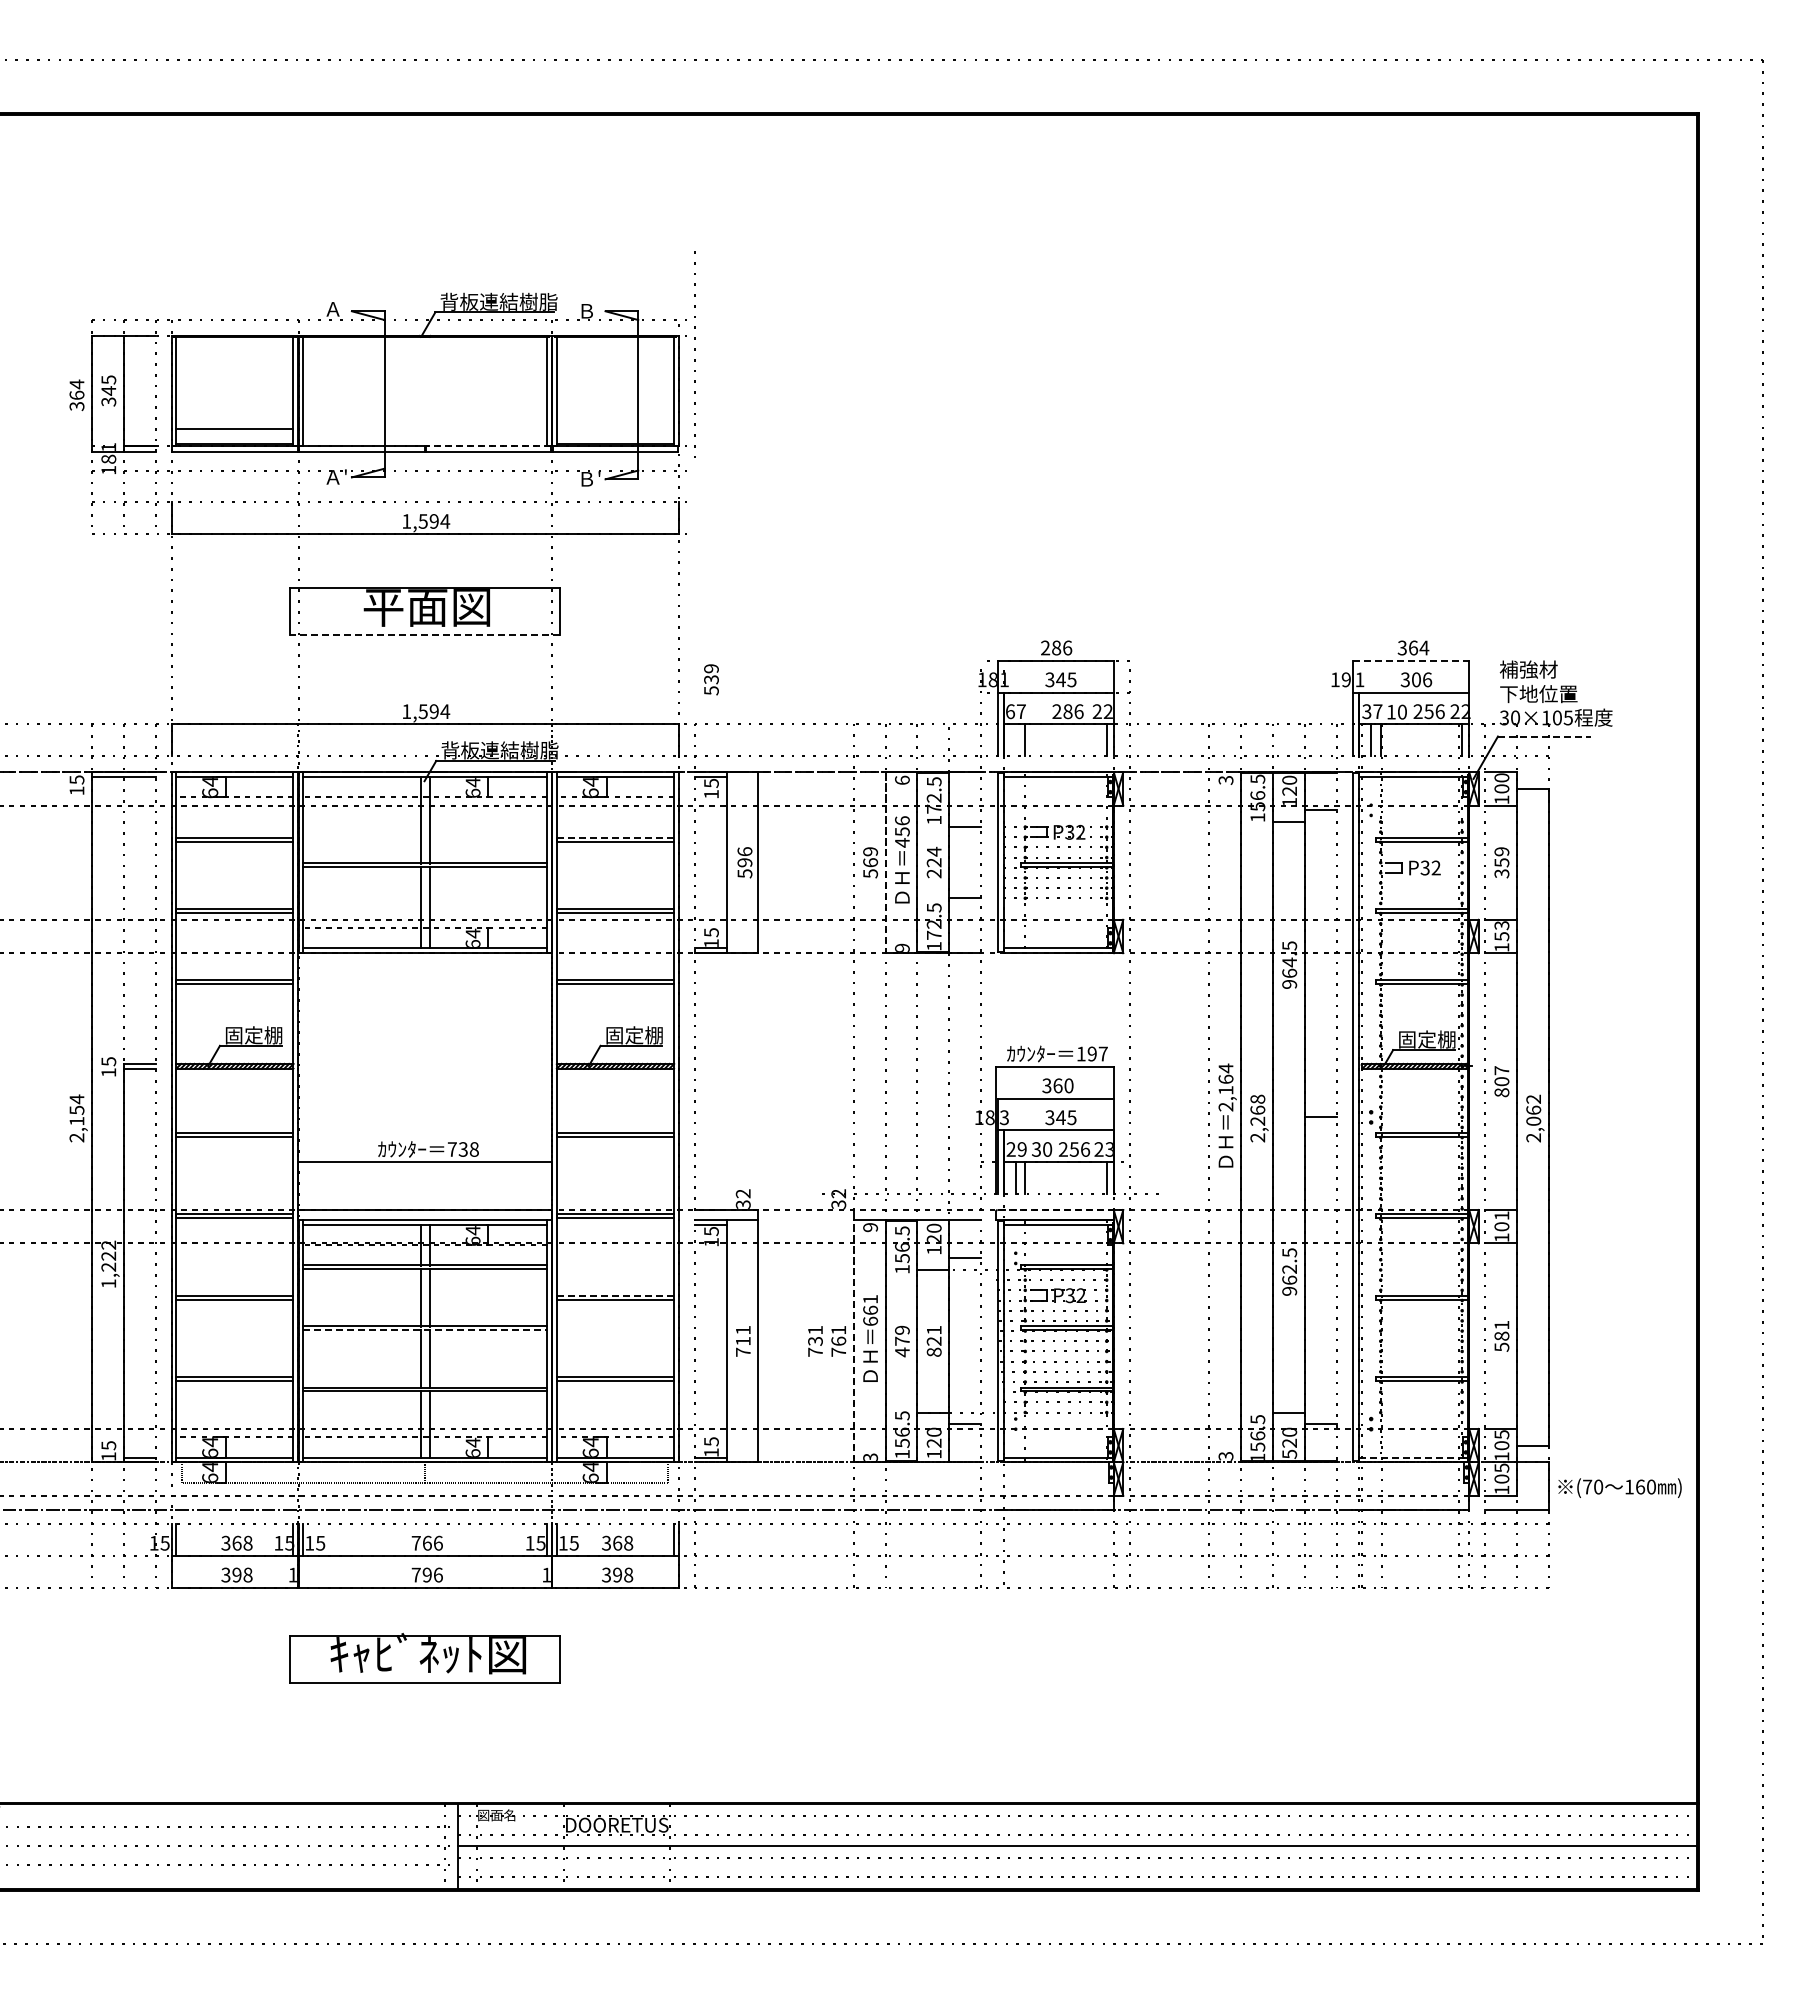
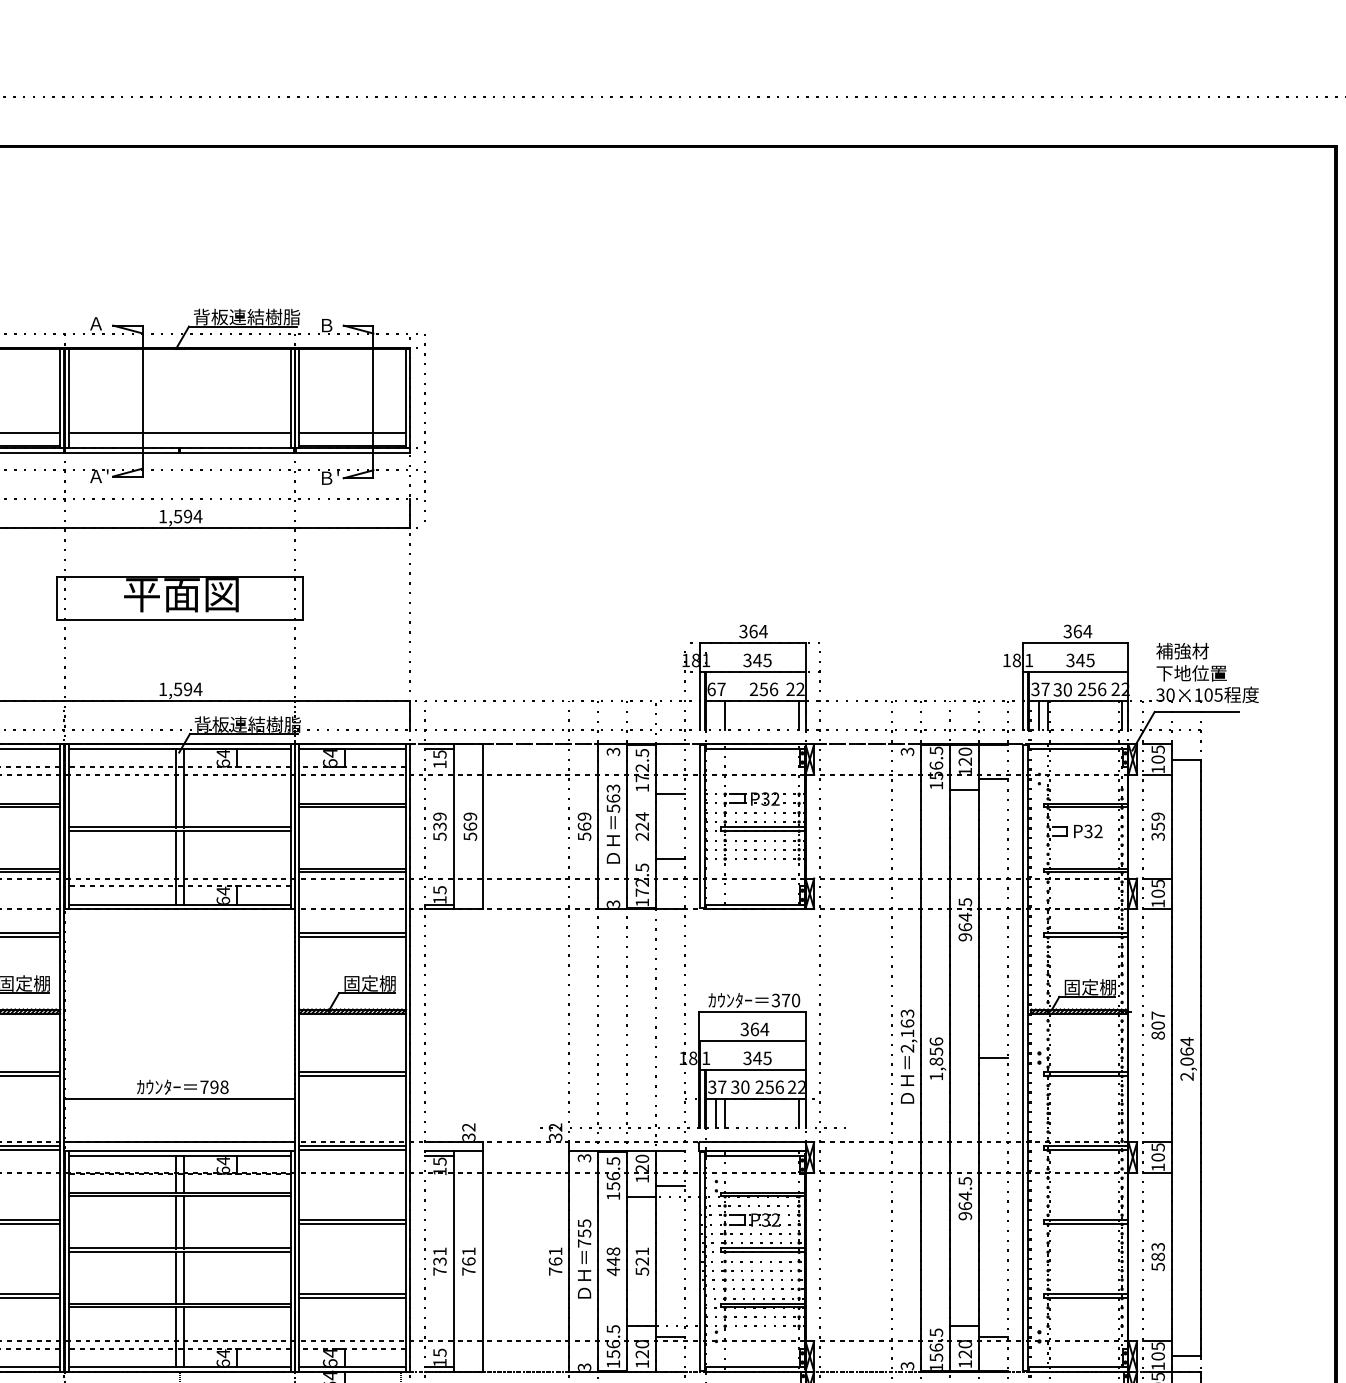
line: (694, 350) -> (424, 423), moved
line: (425, 429) -> (180, 432), added
line: (615, 429) -> (352, 432), added
line: (488, 446) -> (237, 448), dashed -> solid
line: (424, 635) -> (179, 620), dashed -> solid
text: (1056, 647) -> (753, 631), 286 -> 364
line: (1411, 660) -> (1076, 642), dashed -> solid
text: (711, 679) -> (439, 826), moved
text: (1345, 679) -> (1016, 660), 19 -> 18
text: (1421, 679) -> (1085, 660), 306 -> 345
text: (1067, 711) -> (763, 689), 286 -> 256
text: (1390, 711) -> (1056, 689), 10 -> 30
line: (1544, 736) -> (1196, 711), dashed -> solid
text: (1501, 777) -> (1157, 749), 100 -> 105
text: (902, 779) -> (613, 751), 6 -> 3
text: (902, 831) -> (613, 798), 456 -> 563
line: (615, 837) -> (352, 803), dashed -> solid
text: (744, 857) -> (469, 821), 596 -> 569
line: (885, 862) -> (598, 826), dashed -> solid
text: (1501, 931) -> (1157, 889), 153 -> 105
text: (902, 947) -> (613, 903), 9 -> 3
text: (1091, 1053) -> (785, 1000), 197 -> 370
text: (1225, 1068) -> (907, 1013), 2,164 -> 2,163
text: (1068, 1085) -> (764, 1029), 360 -> 364
text: (1533, 1099) -> (1186, 1041), 2,062 -> 2,064
text: (1003, 1117) -> (705, 1058), 3 -> 1
text: (1257, 1118) -> (936, 1059), 2,268 -> 1,856
text: (462, 1149) -> (213, 1087), 738 -> 798
text: (1016, 1149) -> (717, 1087), 29 -> 37
text: (1108, 1149) -> (800, 1087), 23 -> 22
line: (1056, 1210) -> (753, 1142), dashed -> solid
text: (1501, 1215) -> (1157, 1147), 101 -> 105
text: (870, 1227) -> (584, 1158), 9 -> 3
text: (1289, 1269) -> (965, 1196), 962.5 -> 964.5
line: (615, 1295) -> (352, 1219), dashed -> solid
text: (870, 1310) -> (584, 1233), 661 -> 755
text: (1501, 1324) -> (1157, 1246), 581 -> 583
line: (425, 1330) -> (180, 1251), dashed -> solid
text: (902, 1335) -> (613, 1256), 479 -> 448
text: (742, 1340) -> (468, 1260), 711 -> 761
line: (853, 1340) -> (569, 1260), dashed -> solid
text: (815, 1341) -> (439, 1261), moved
text: (933, 1351) -> (641, 1270), 821 -> 521
text: (1289, 1453) -> (965, 1363), 520 -> 120
line: (1414, 1457) -> (1078, 1367), dashed -> solid

